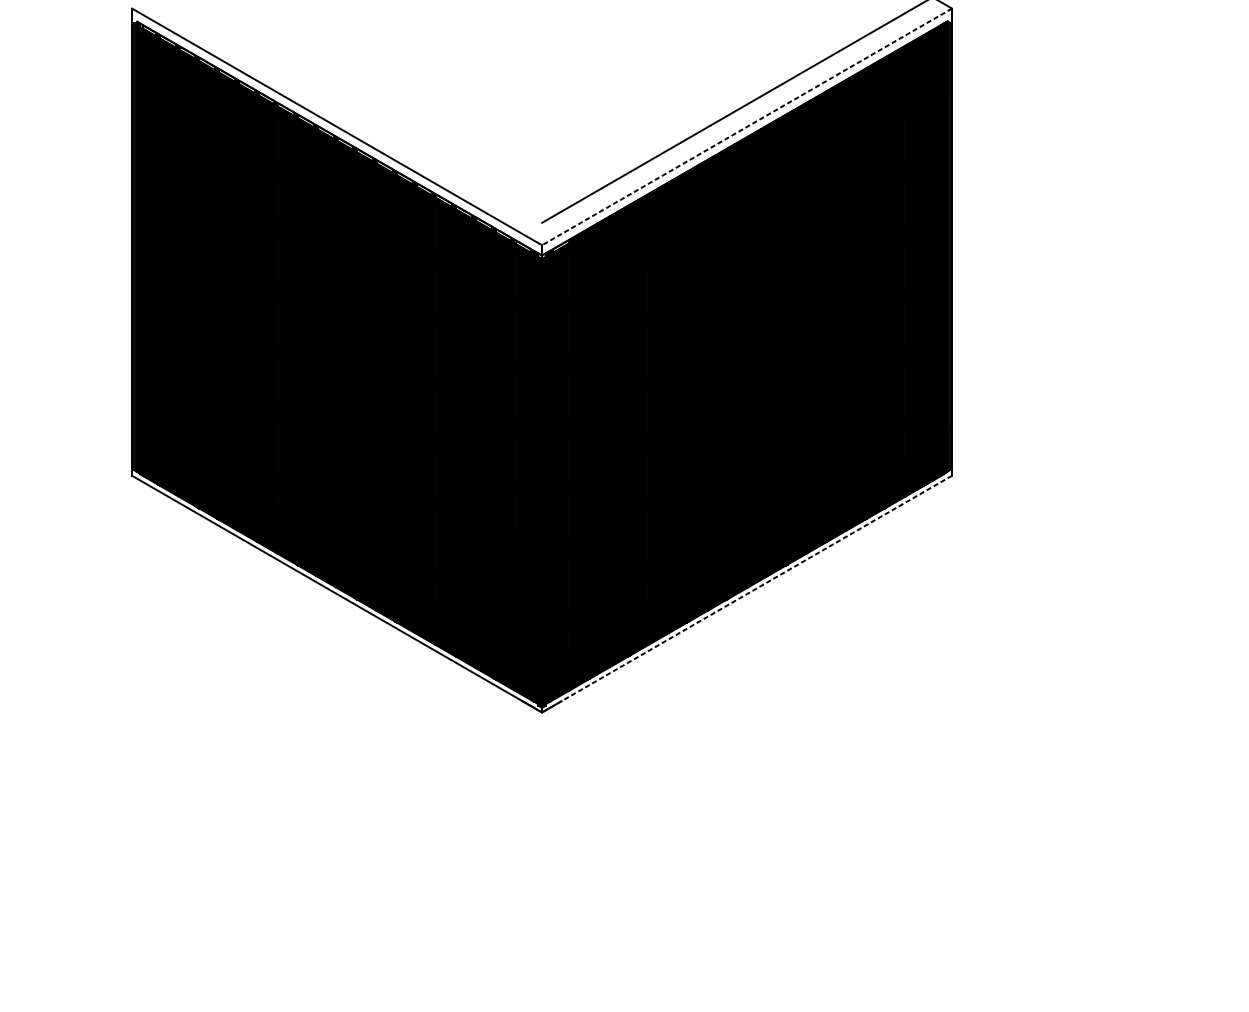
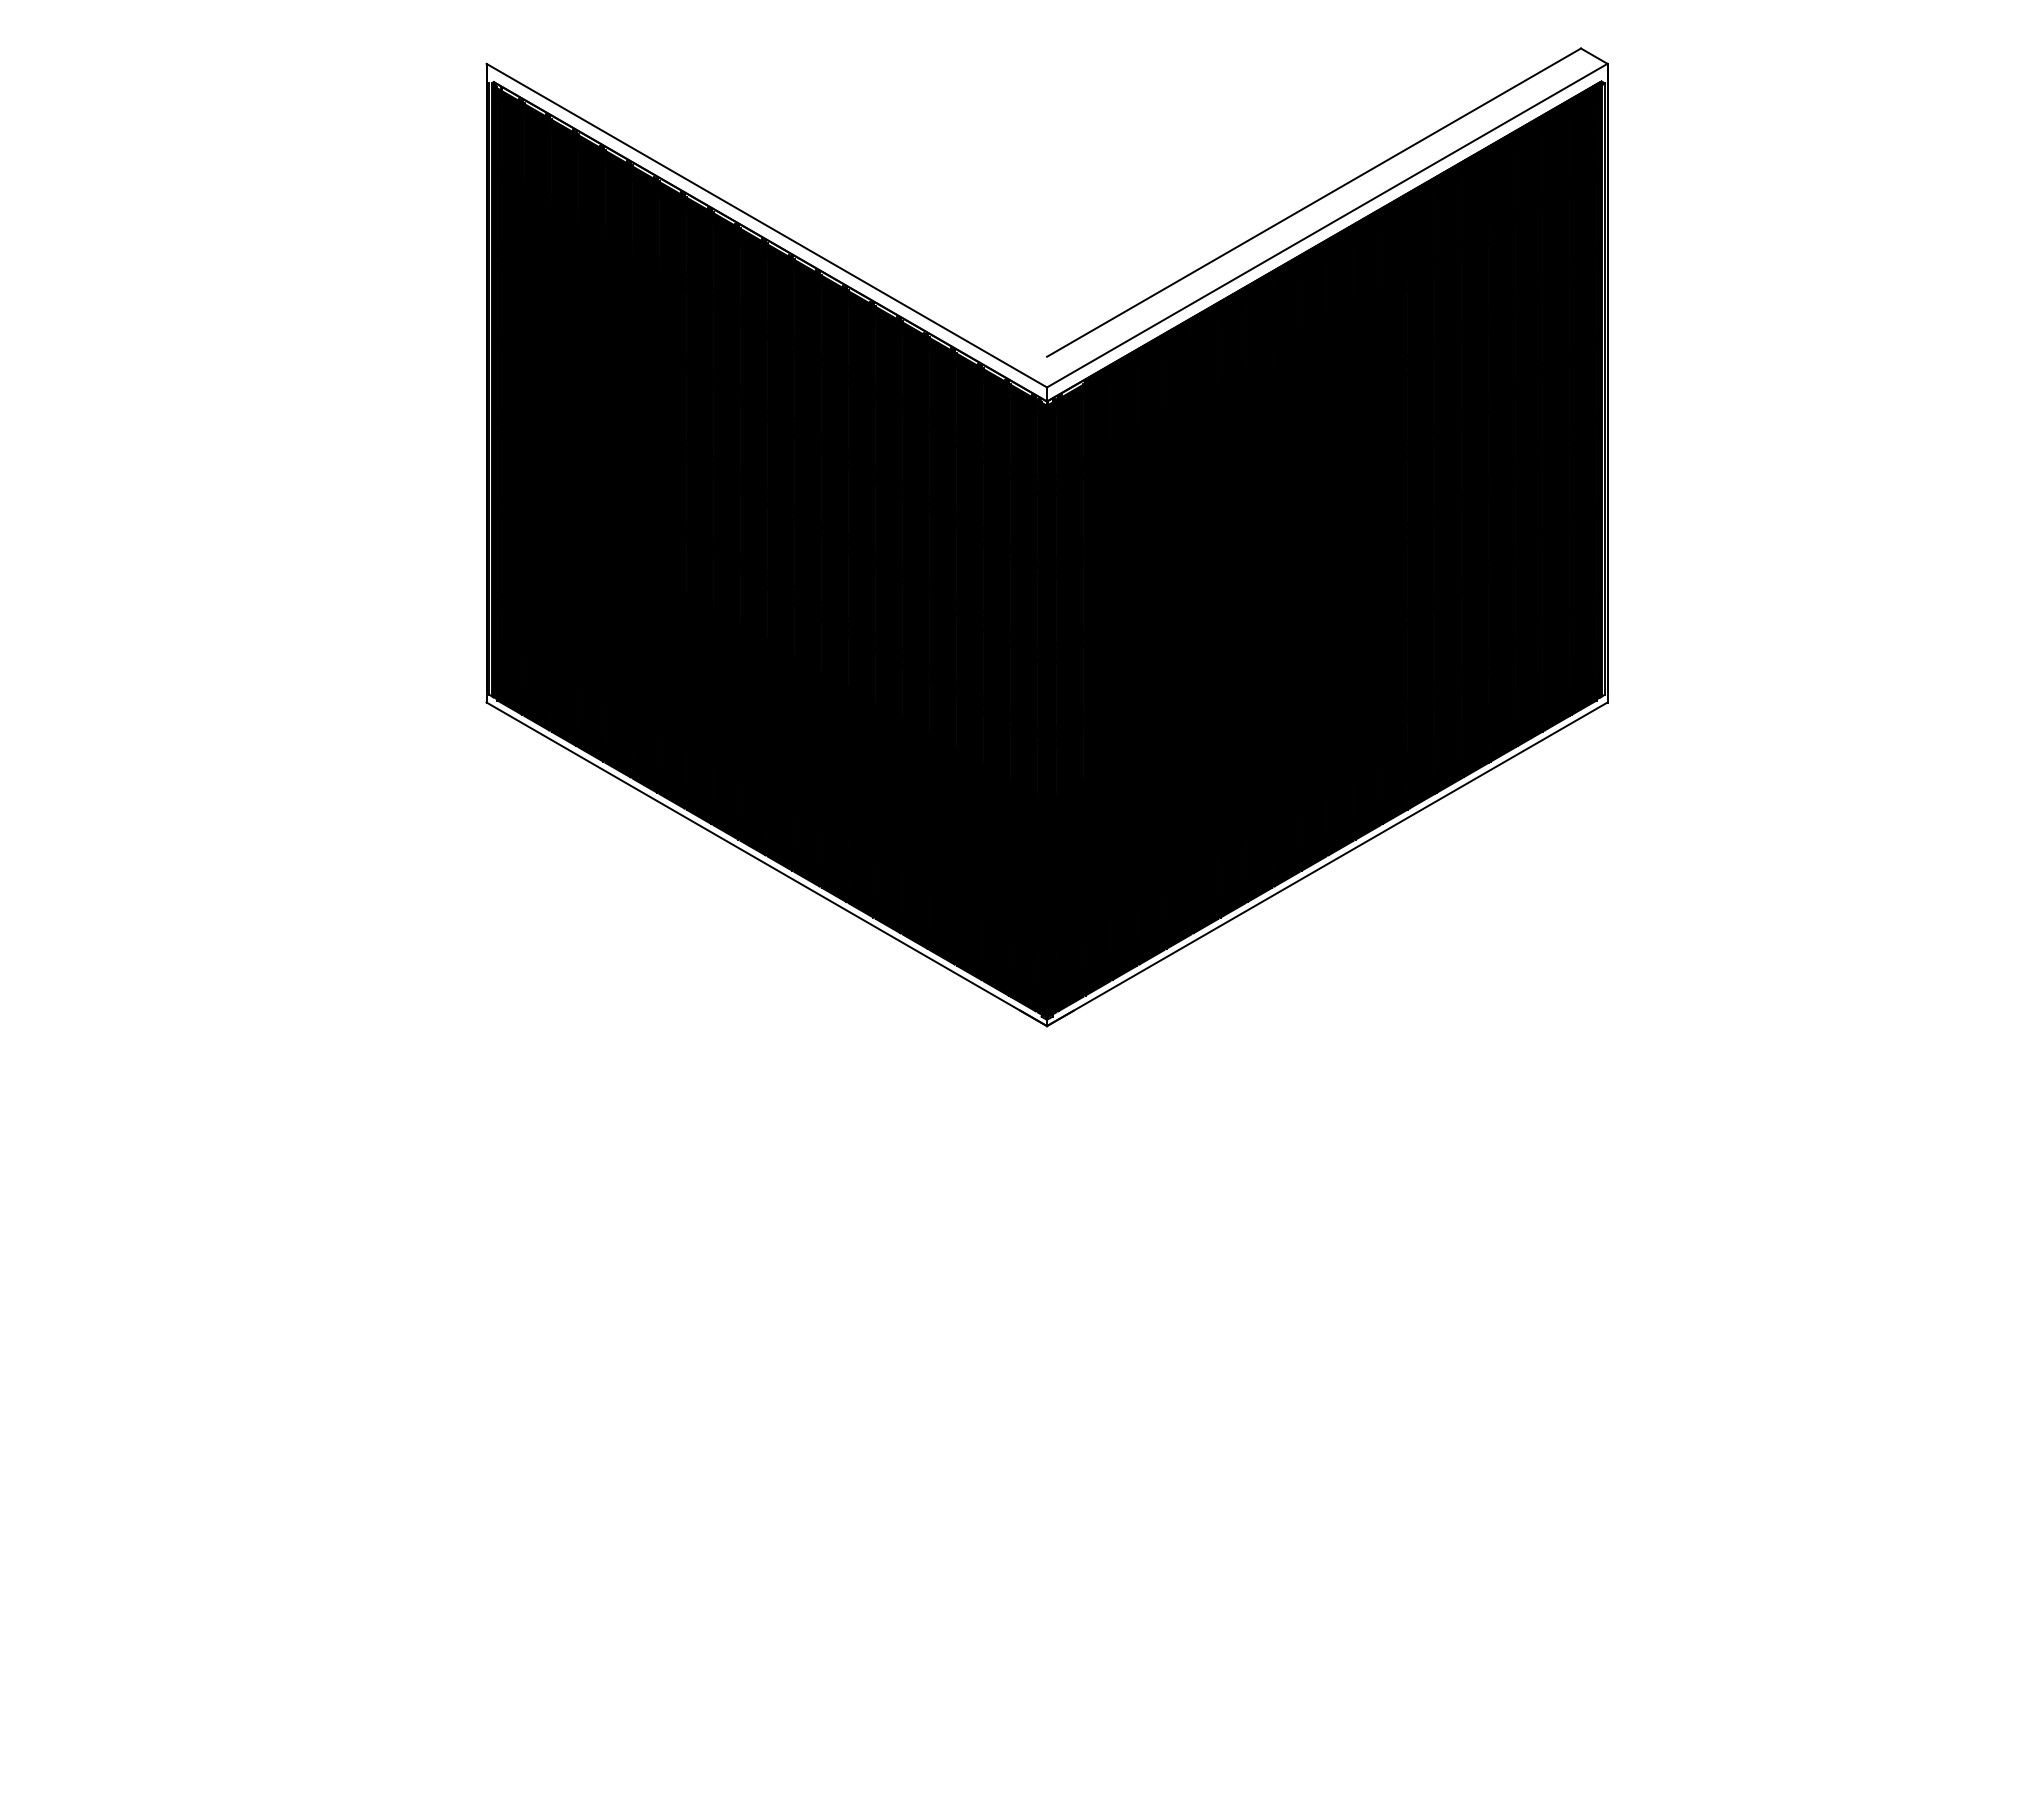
line: (747, 126) -> (1327, 225), dashed -> solid
line: (747, 594) -> (1327, 864), dashed -> solid

